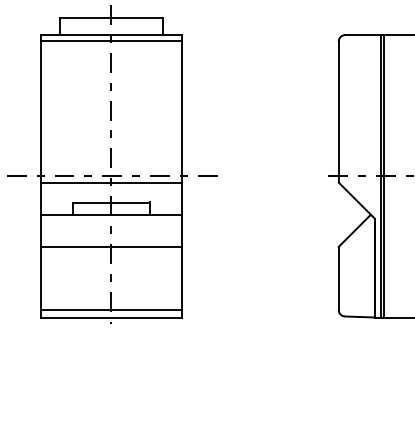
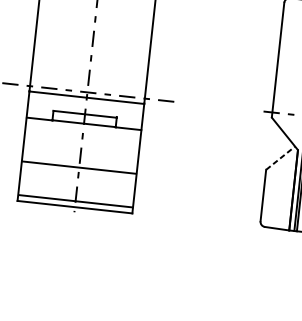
line: (355, 230) -> (281, 157), solid -> dashed
line: (111, 246) -> (79, 167), moved

